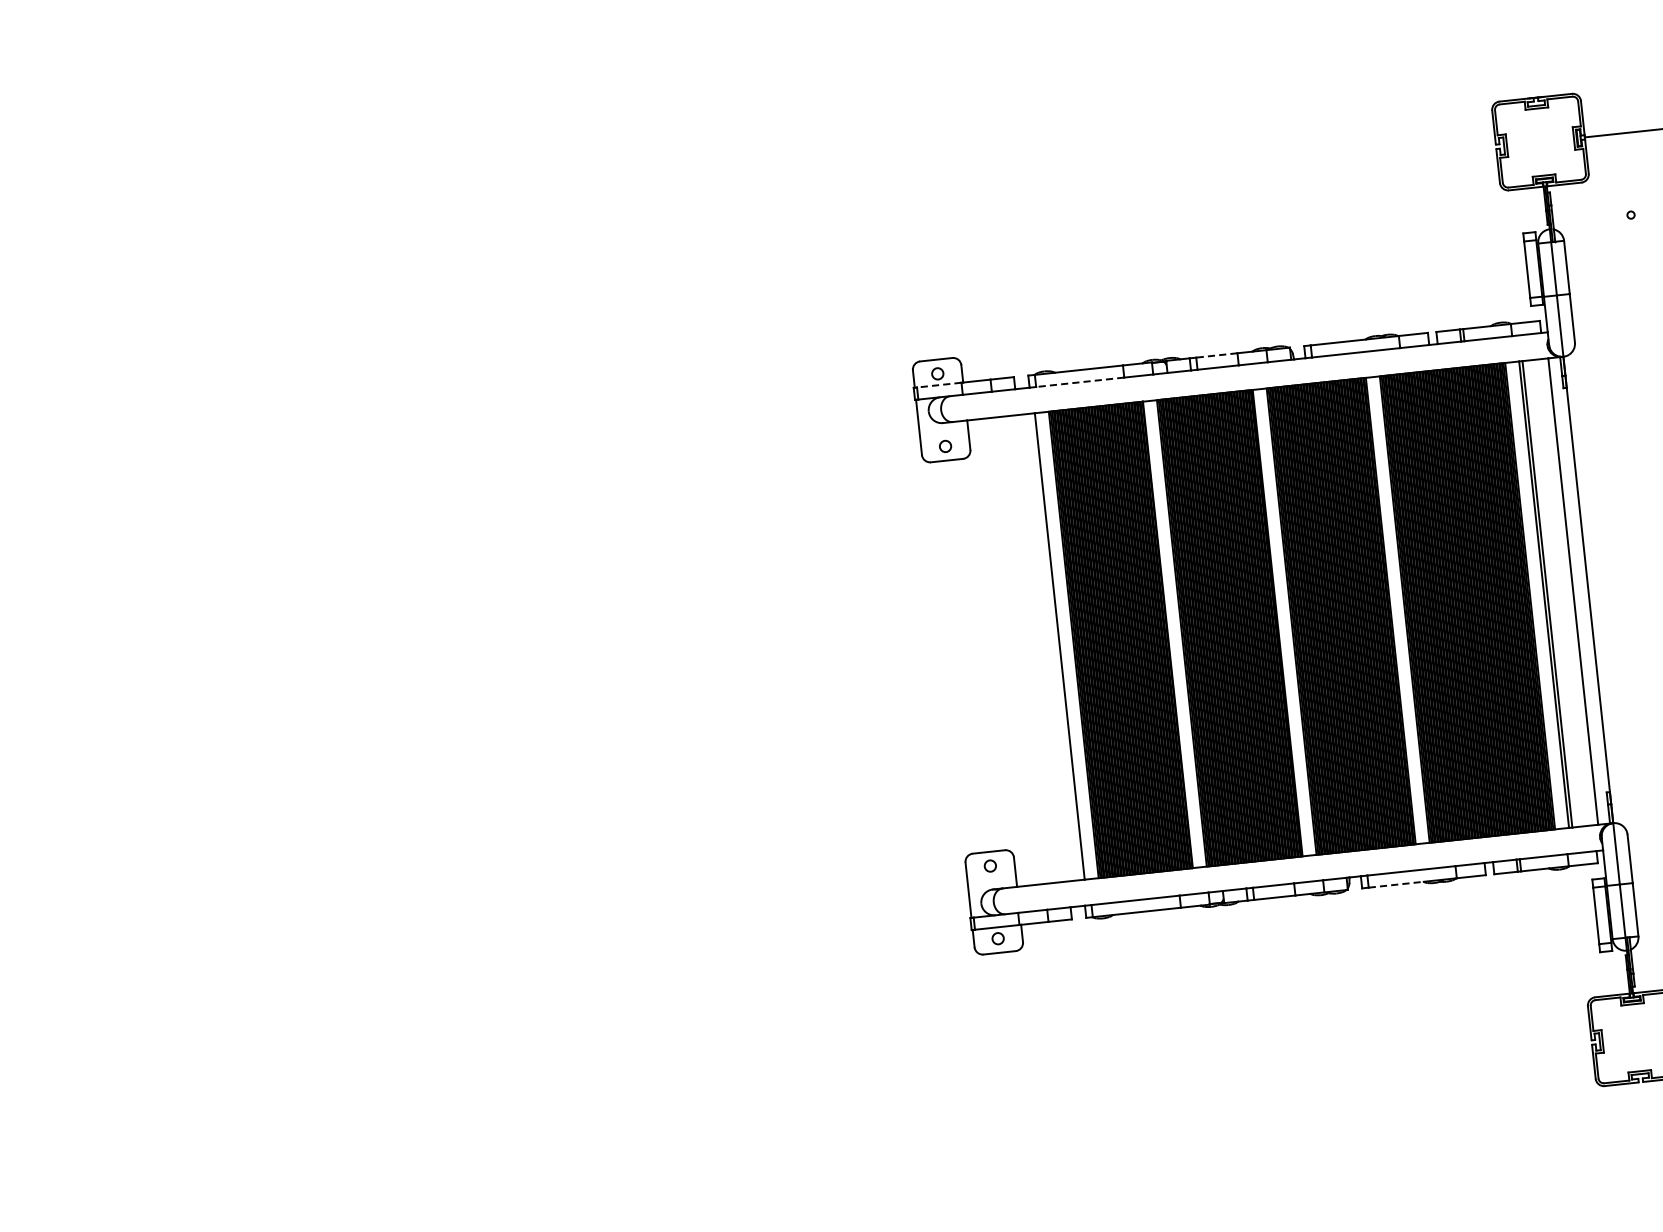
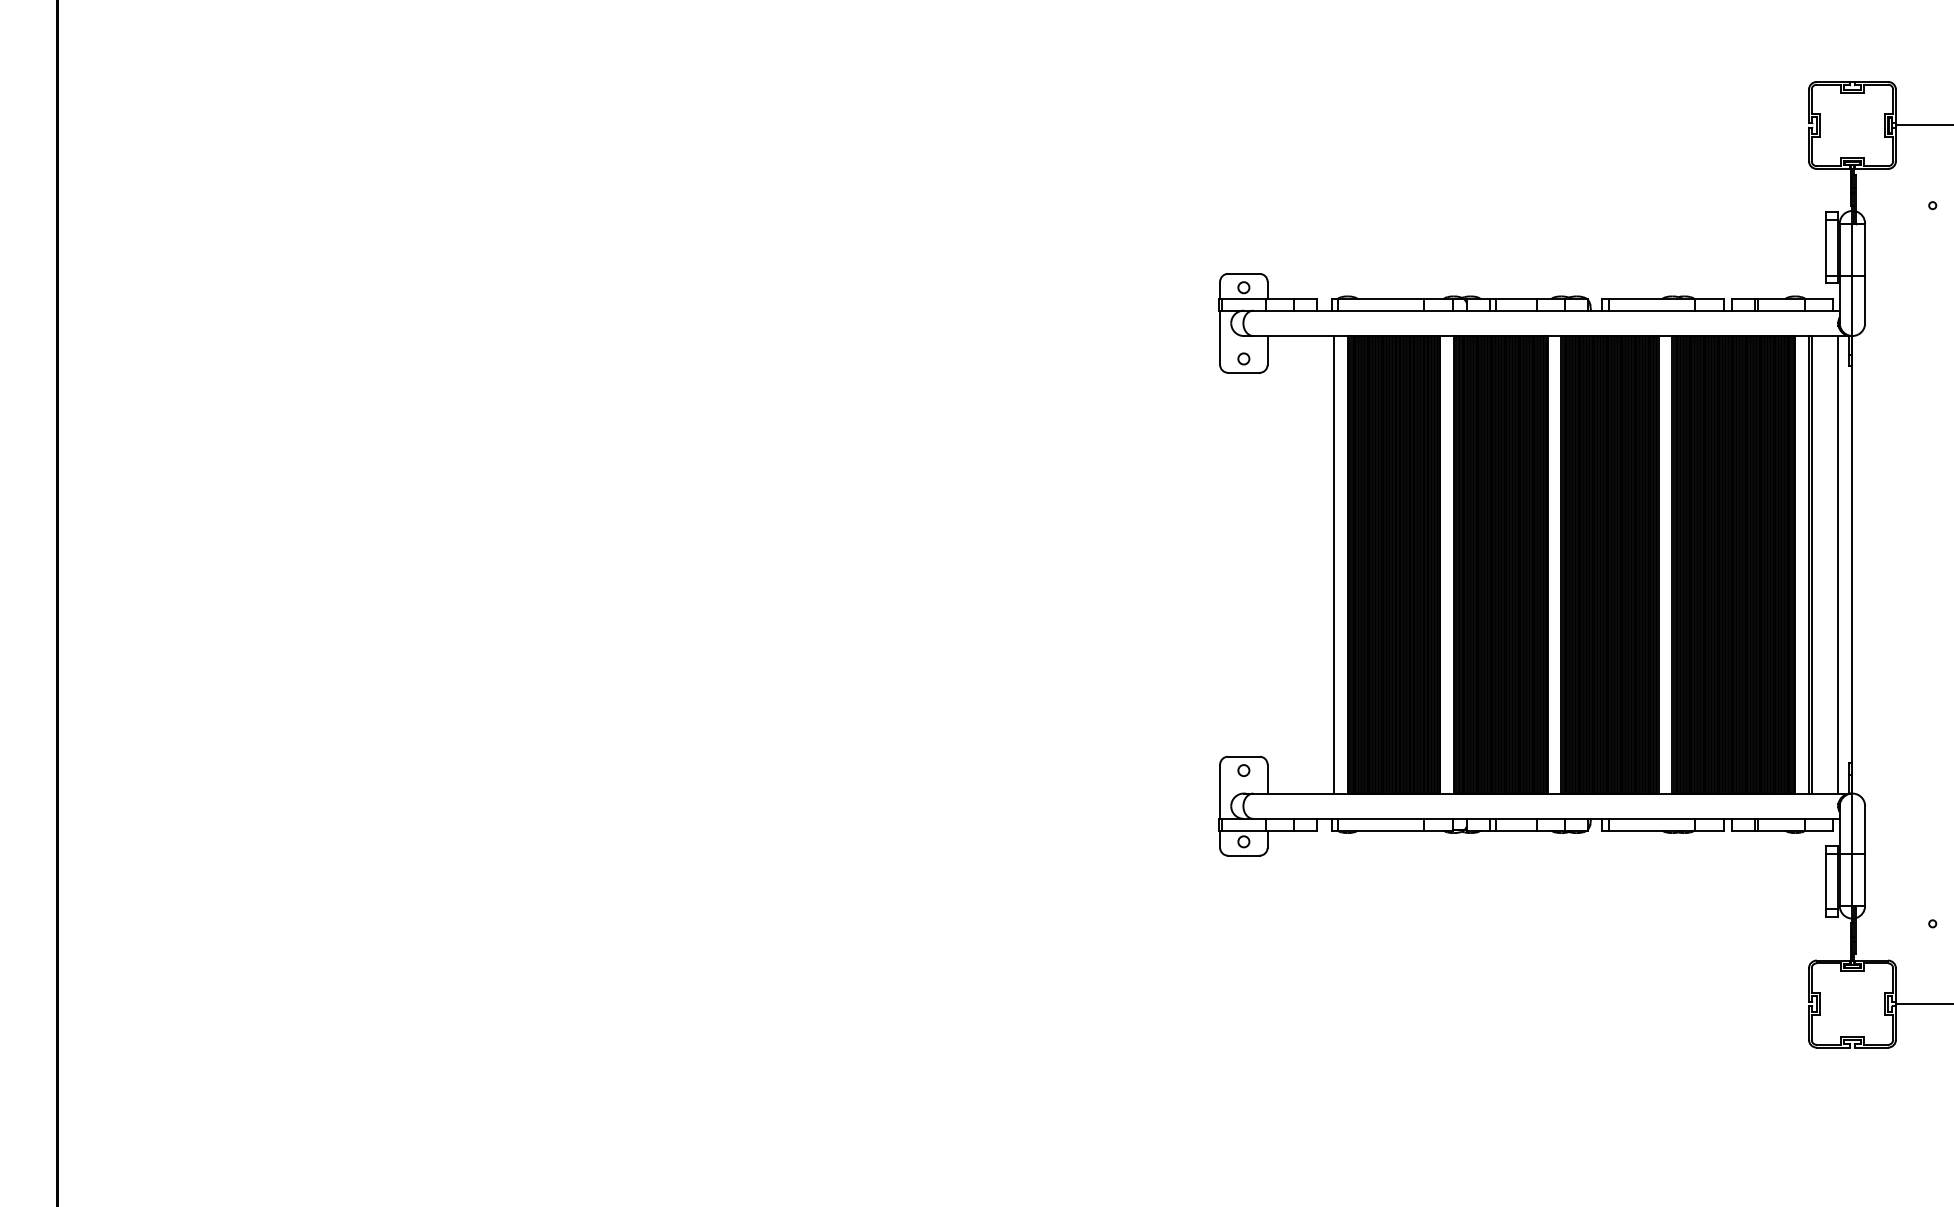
line: (1215, 355) -> (1515, 298), dashed -> solid
line: (1079, 382) -> (1380, 310), dashed -> solid
line: (939, 384) -> (1244, 298), dashed -> solid
line: (1396, 884) -> (1635, 830), dashed -> solid

